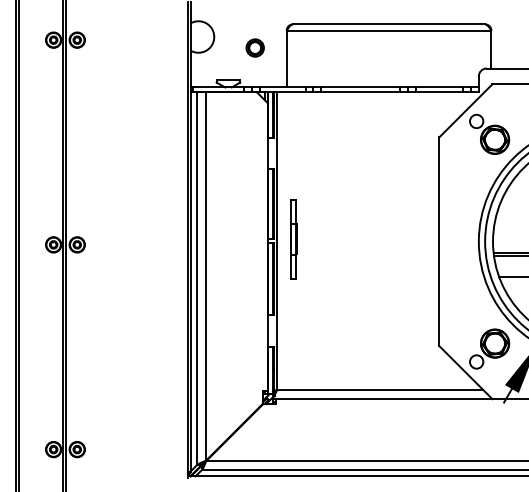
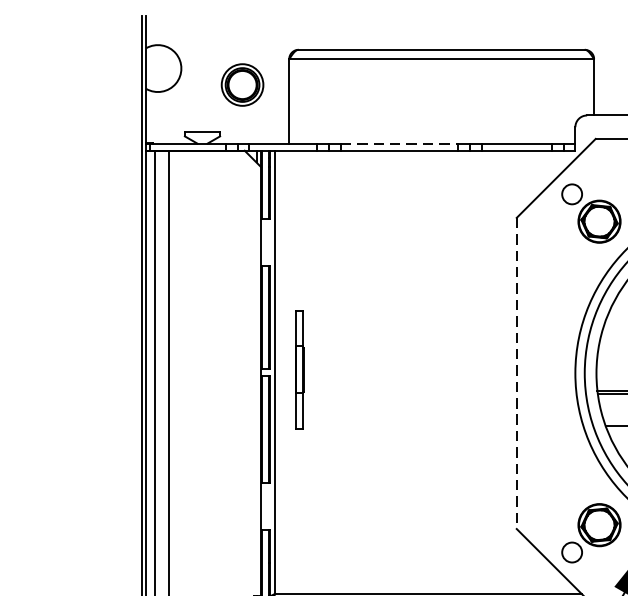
part: (254, 47) -> (241, 84), size x1.6
line: (361, 87) -> (400, 143), solid -> dashed
line: (439, 242) -> (516, 374), solid -> dashed

